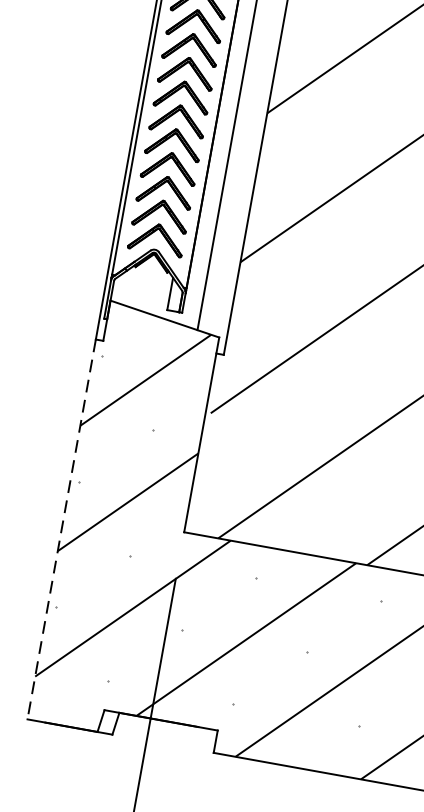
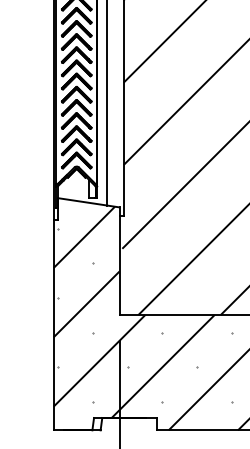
line: (61, 529) -> (53, 325), dashed -> solid

